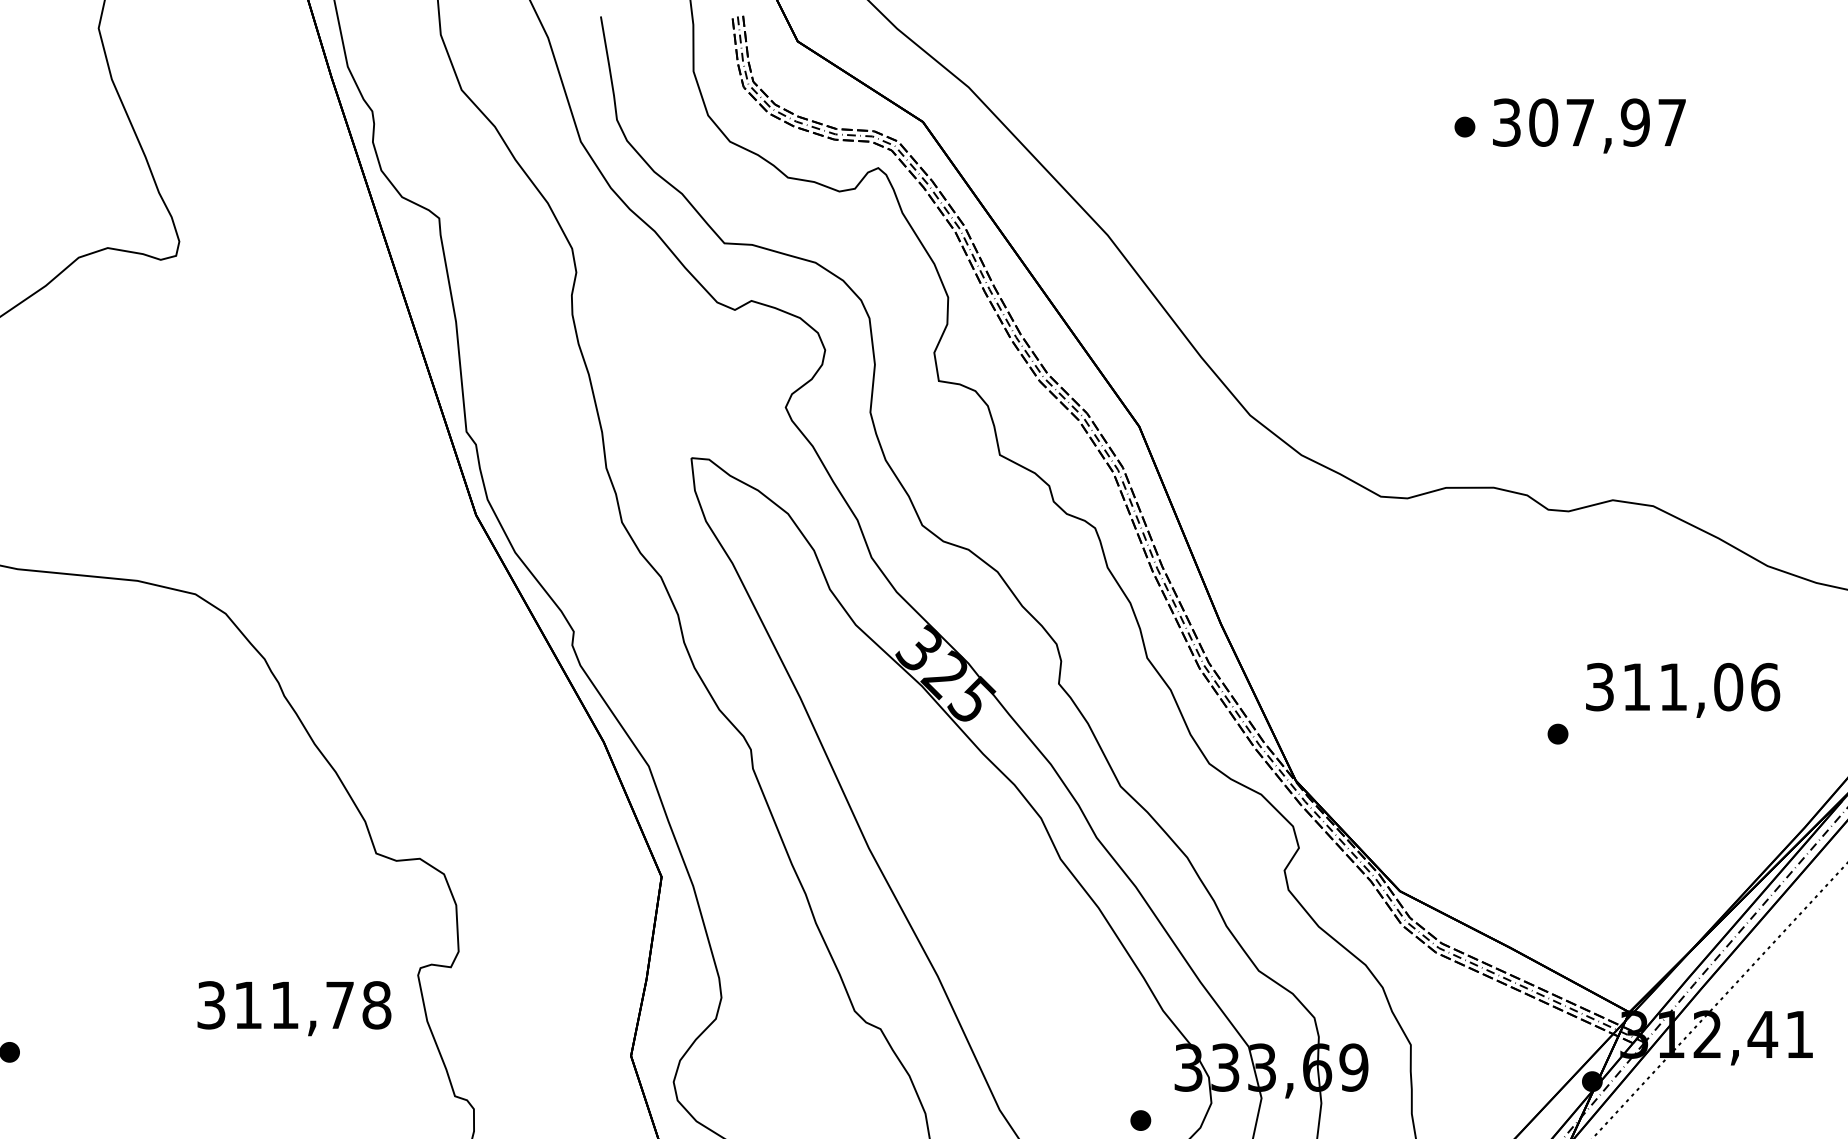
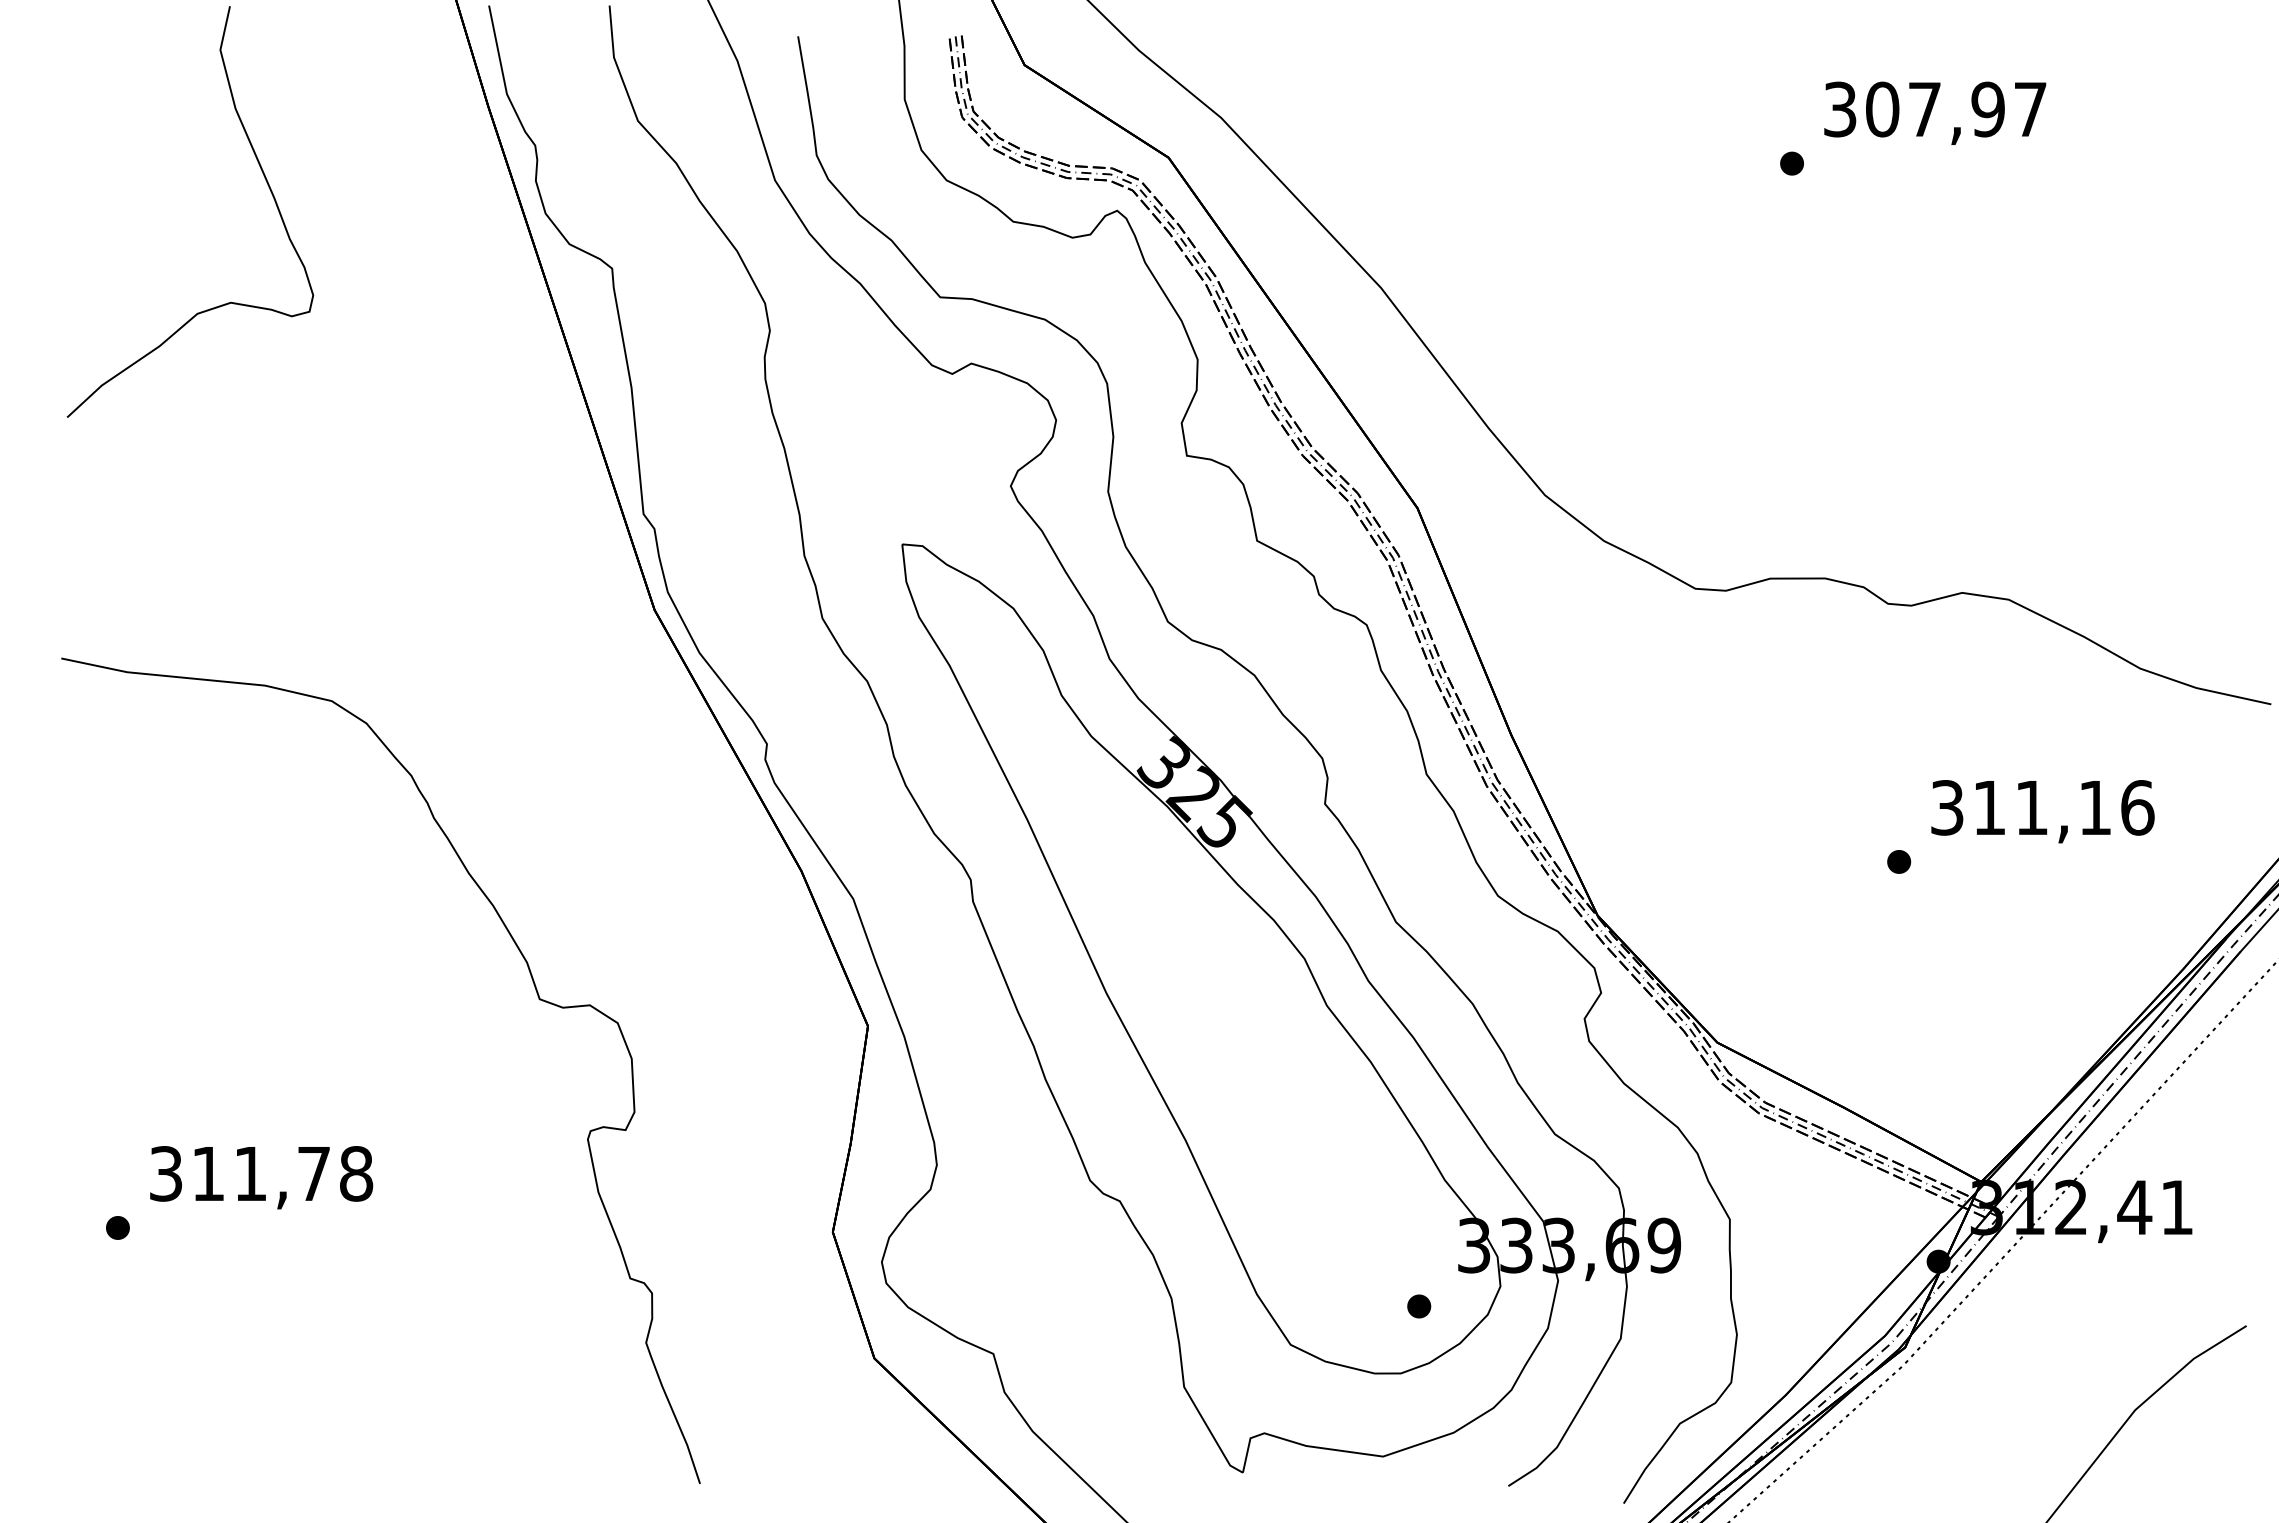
text: (1589, 125) -> (1935, 112), moved
text: (1728, 686) -> (2095, 807), 311,06 -> 311,16
text: (294, 1008) -> (261, 1177), moved

